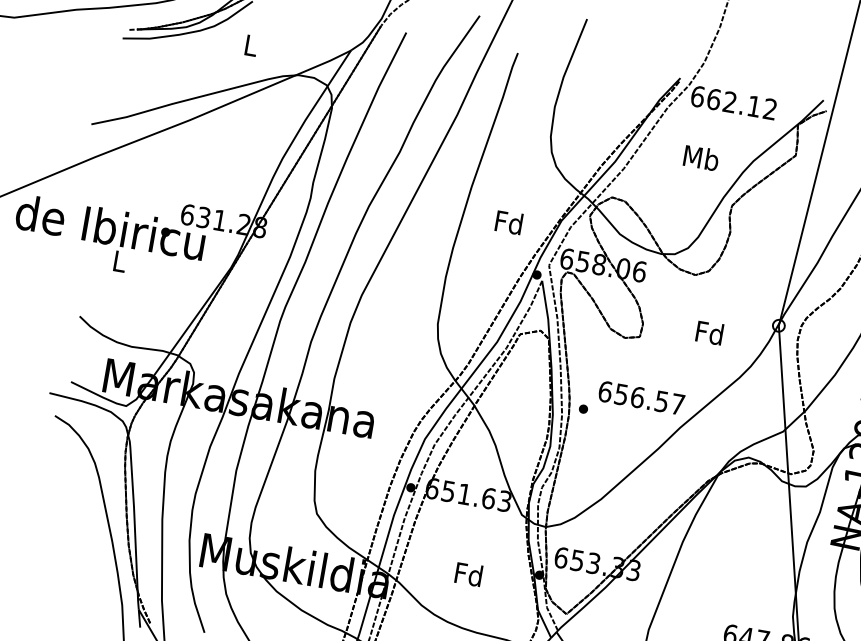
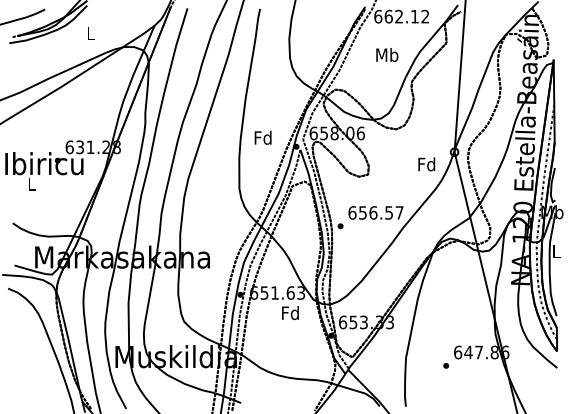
text: (508, 221) -> (262, 137), moved
text: (709, 333) -> (426, 164), moved
text: (468, 575) -> (290, 313), moved

